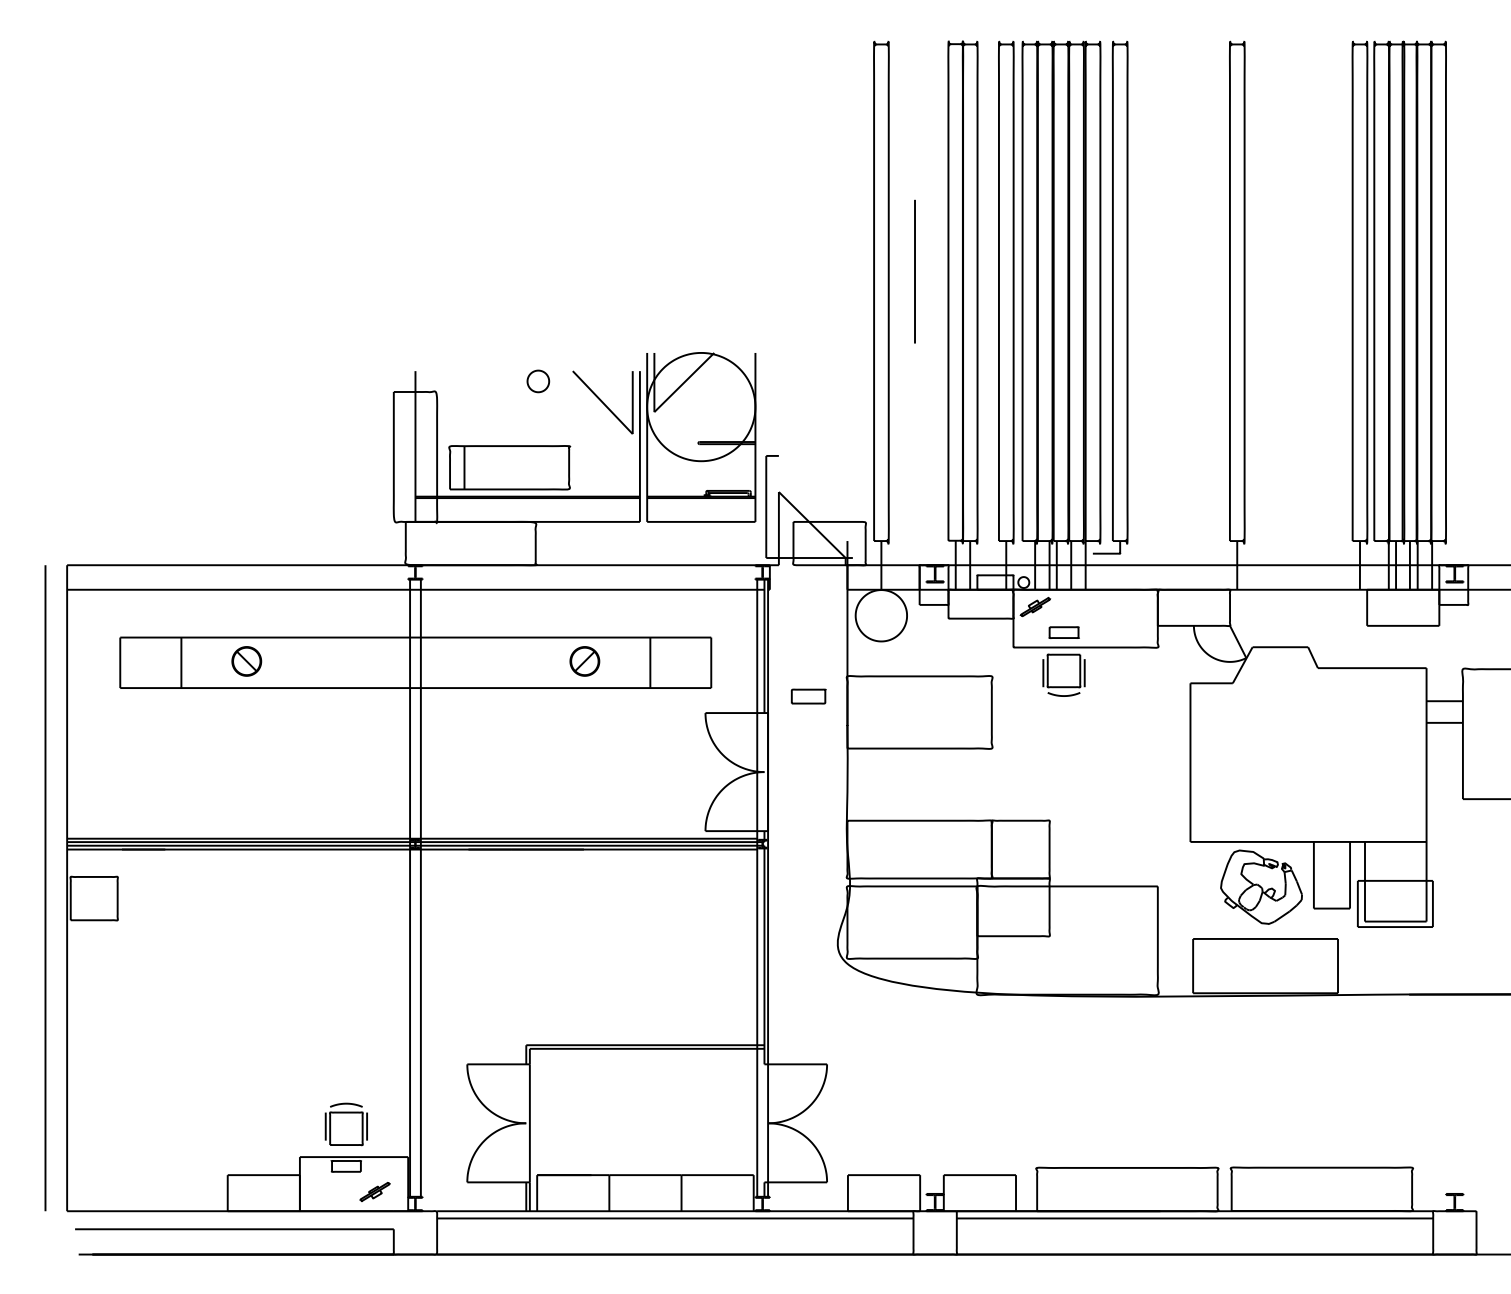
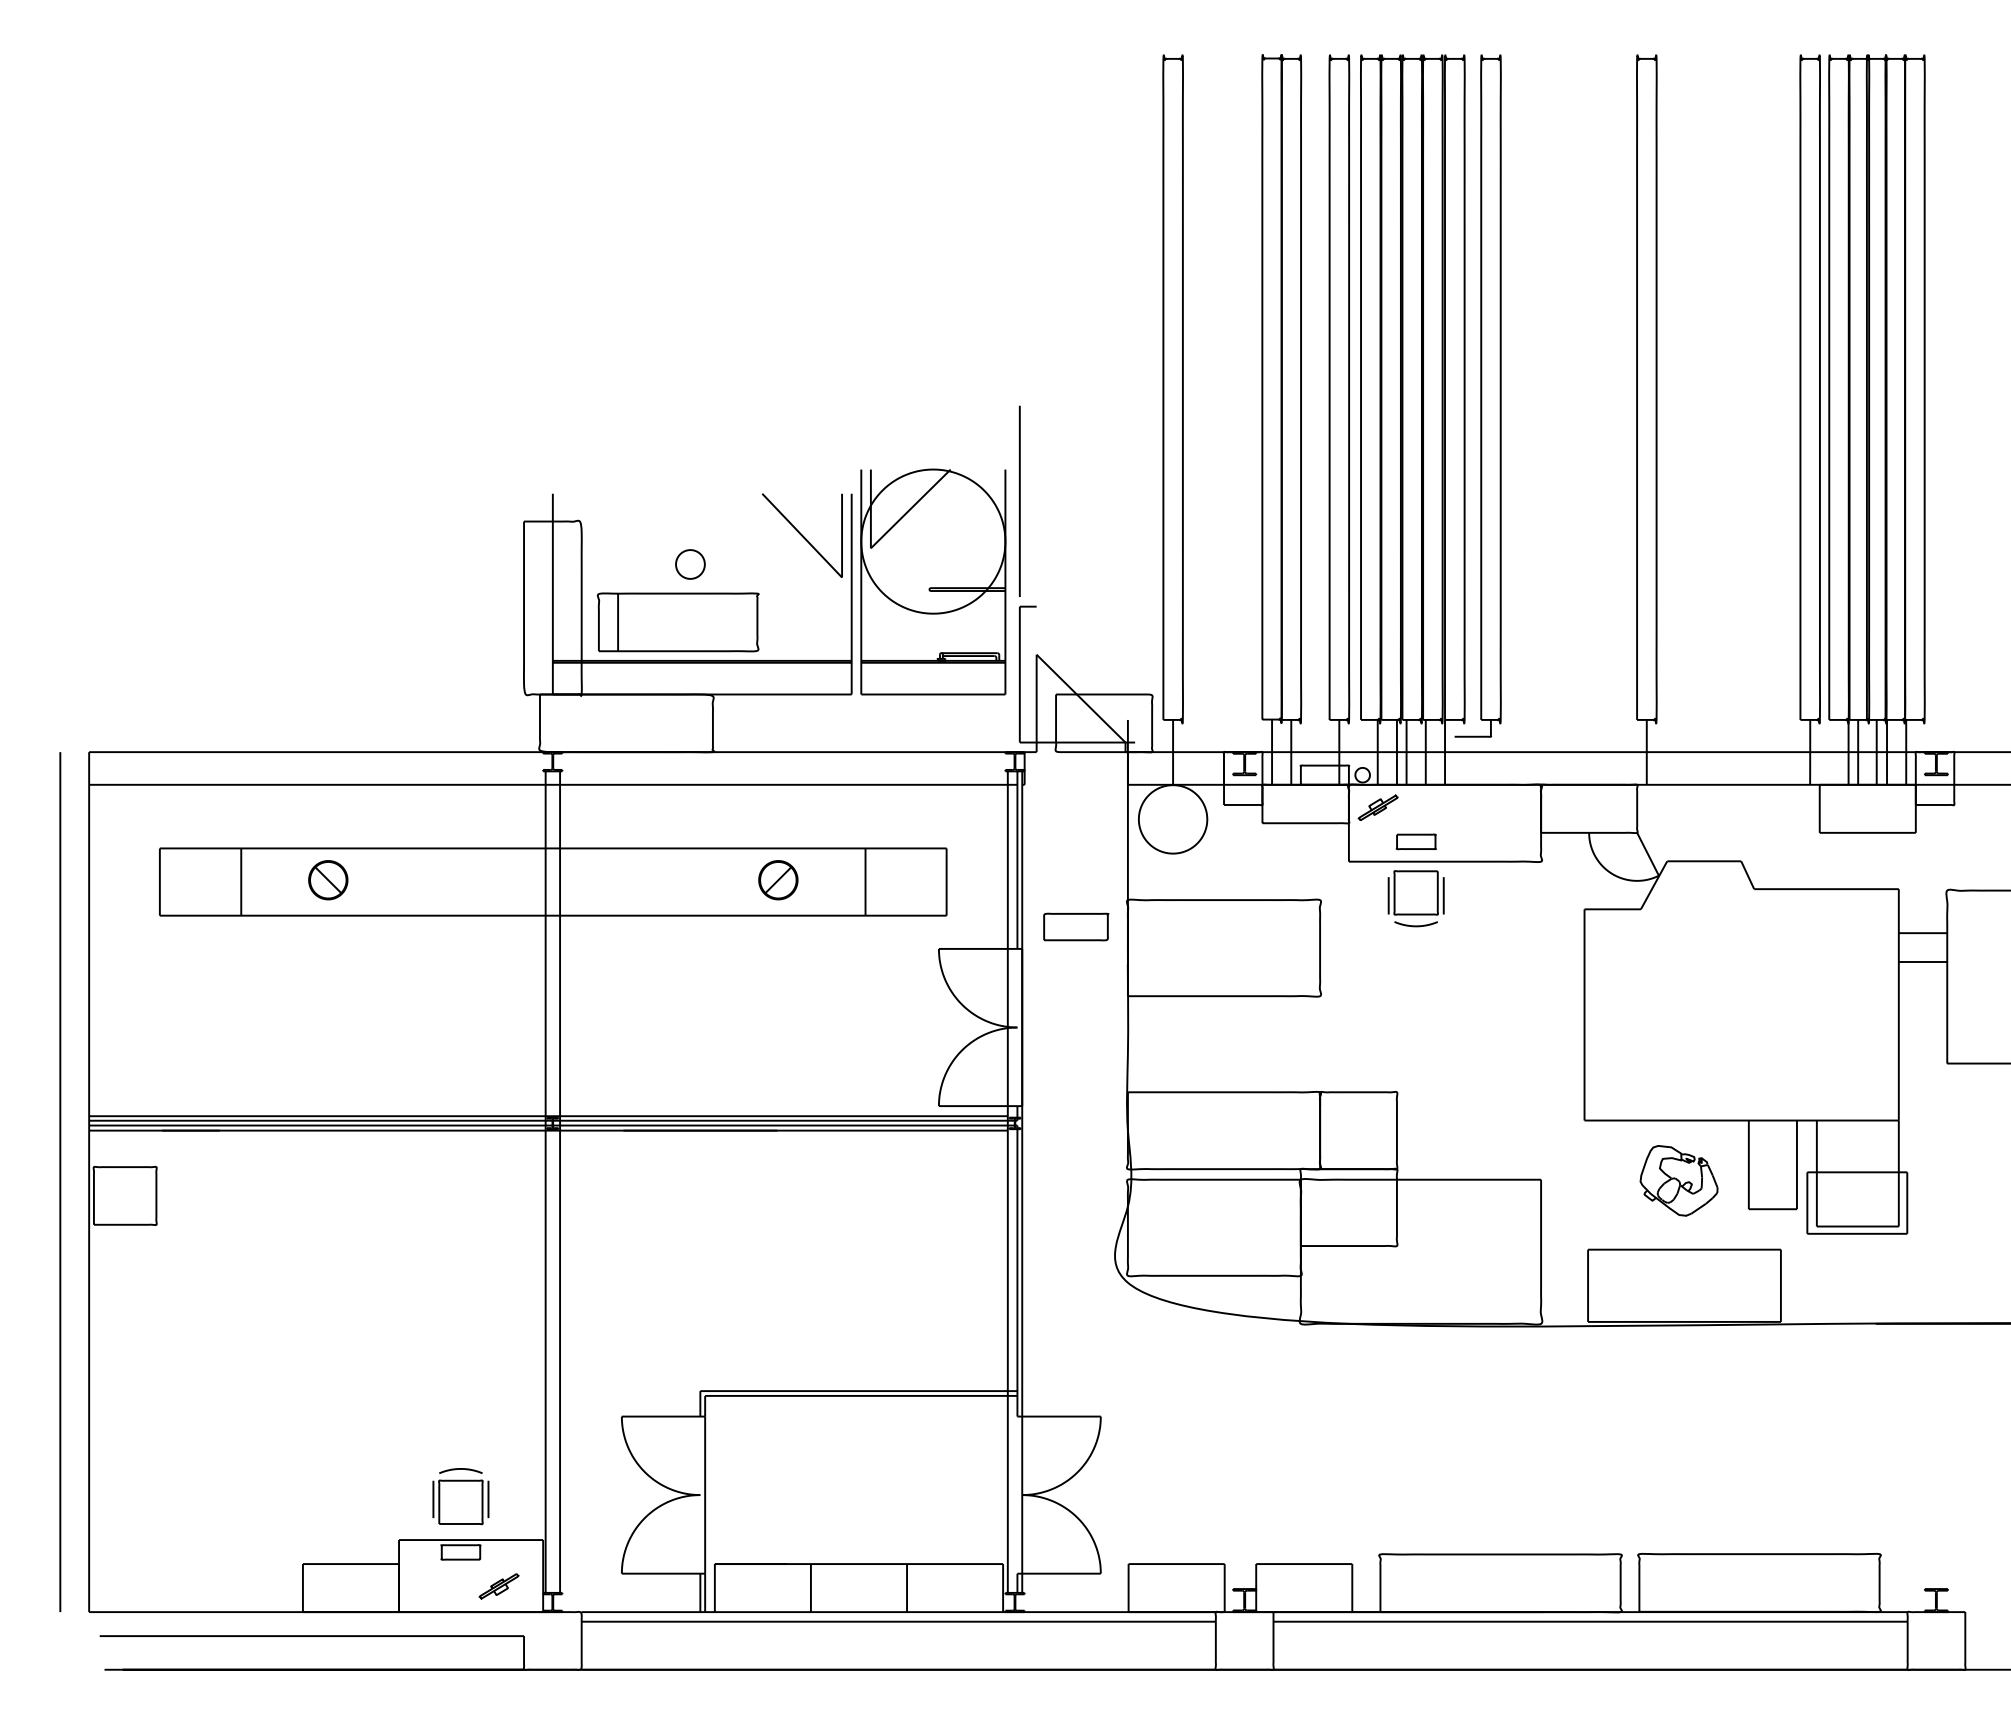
line: (914, 271) -> (1019, 500), moved
part: (538, 381) -> (690, 564), moved
part: (808, 696) -> (1076, 926), size x1.43
part: (1261, 887) -> (1678, 1180), size x0.71

